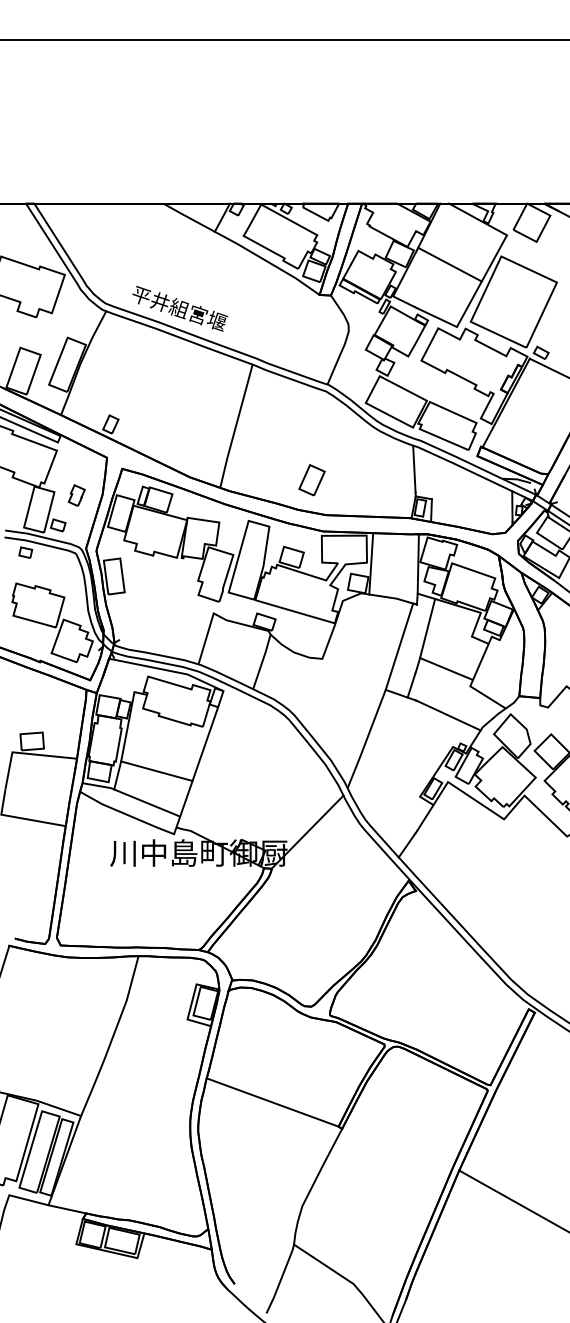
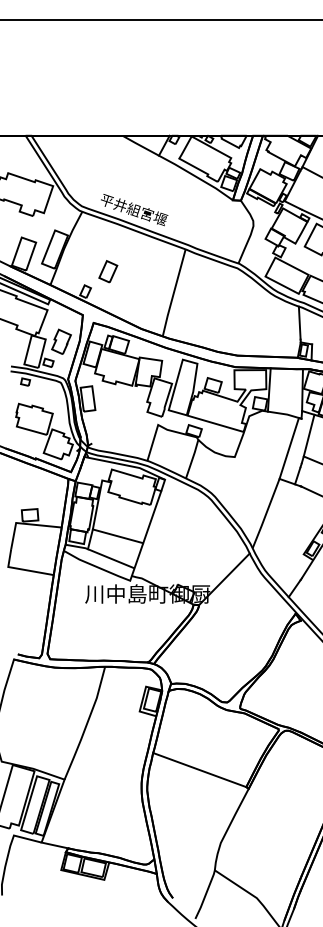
part: (311, 480) -> (107, 271), moved
part: (76, 495) -> (61, 341), size x1.67

